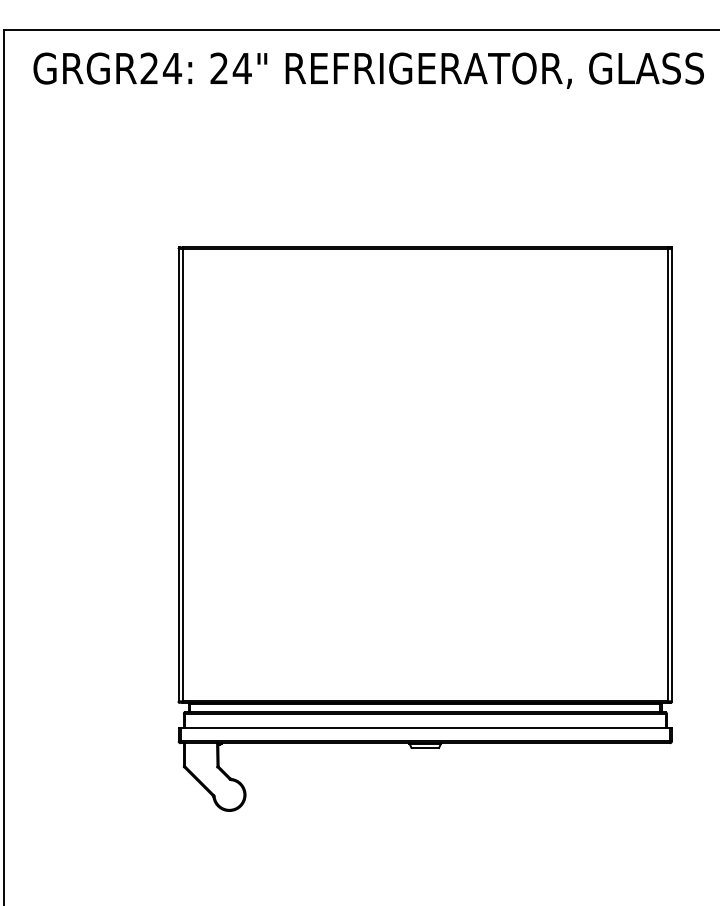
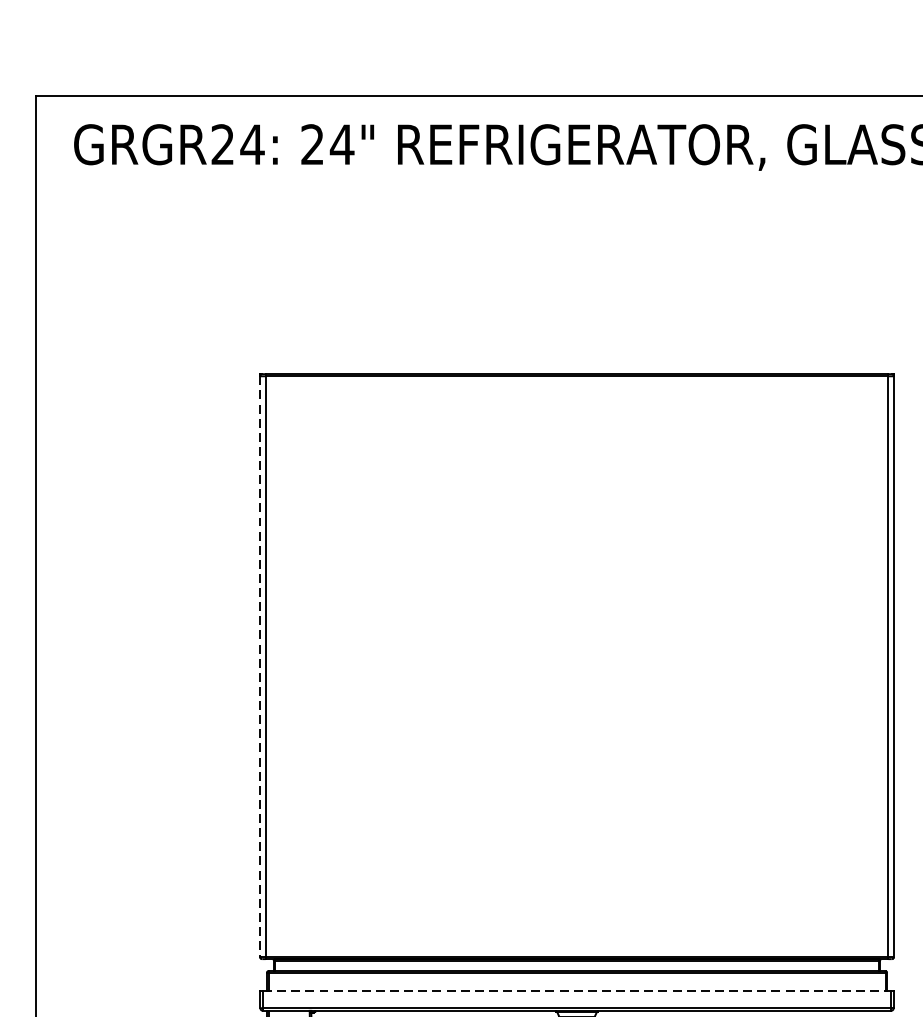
line: (178, 475) -> (260, 667), solid -> dashed
line: (425, 727) -> (577, 990), solid -> dashed

